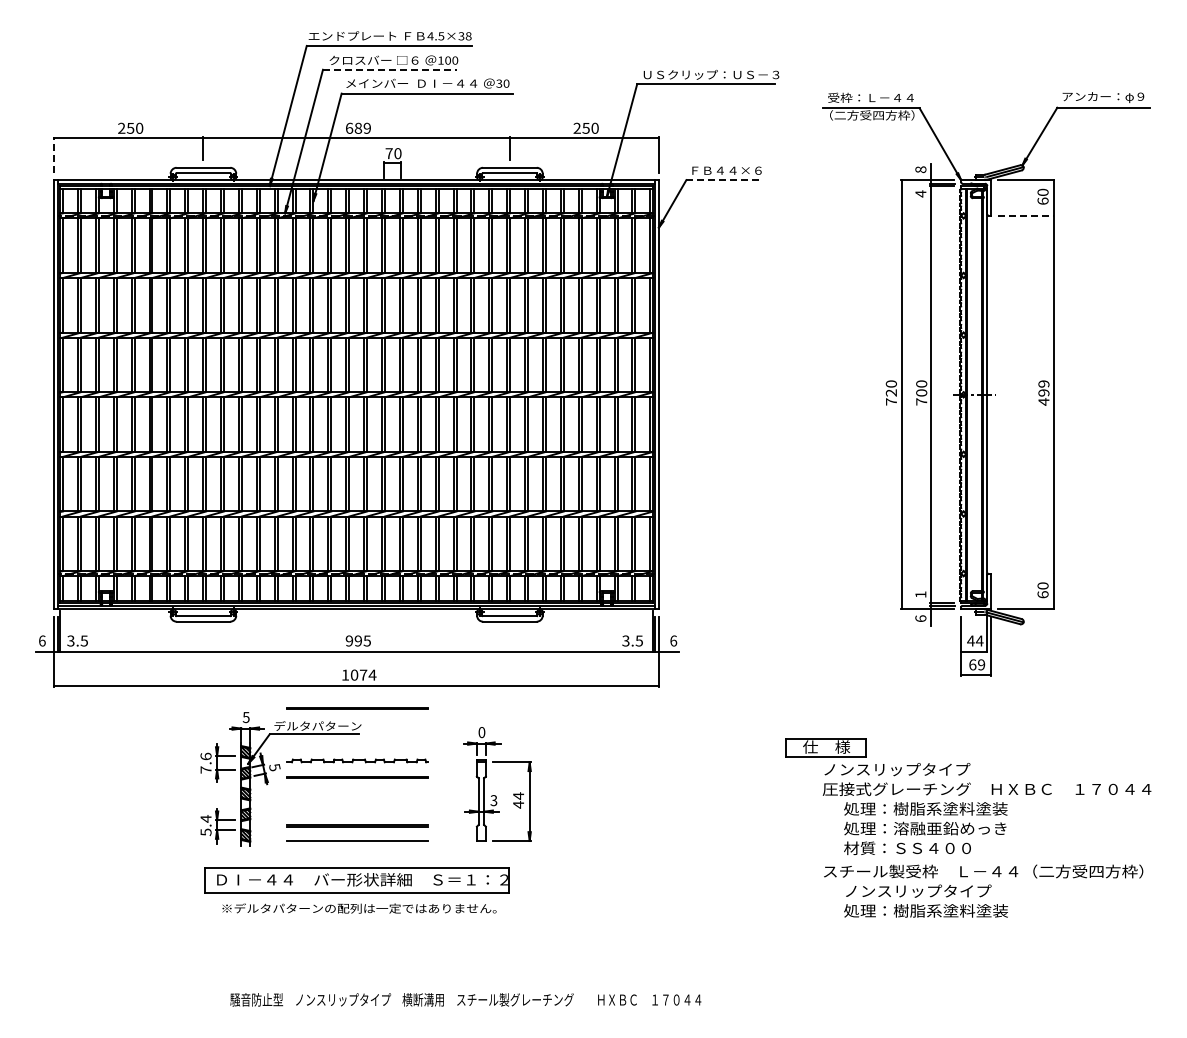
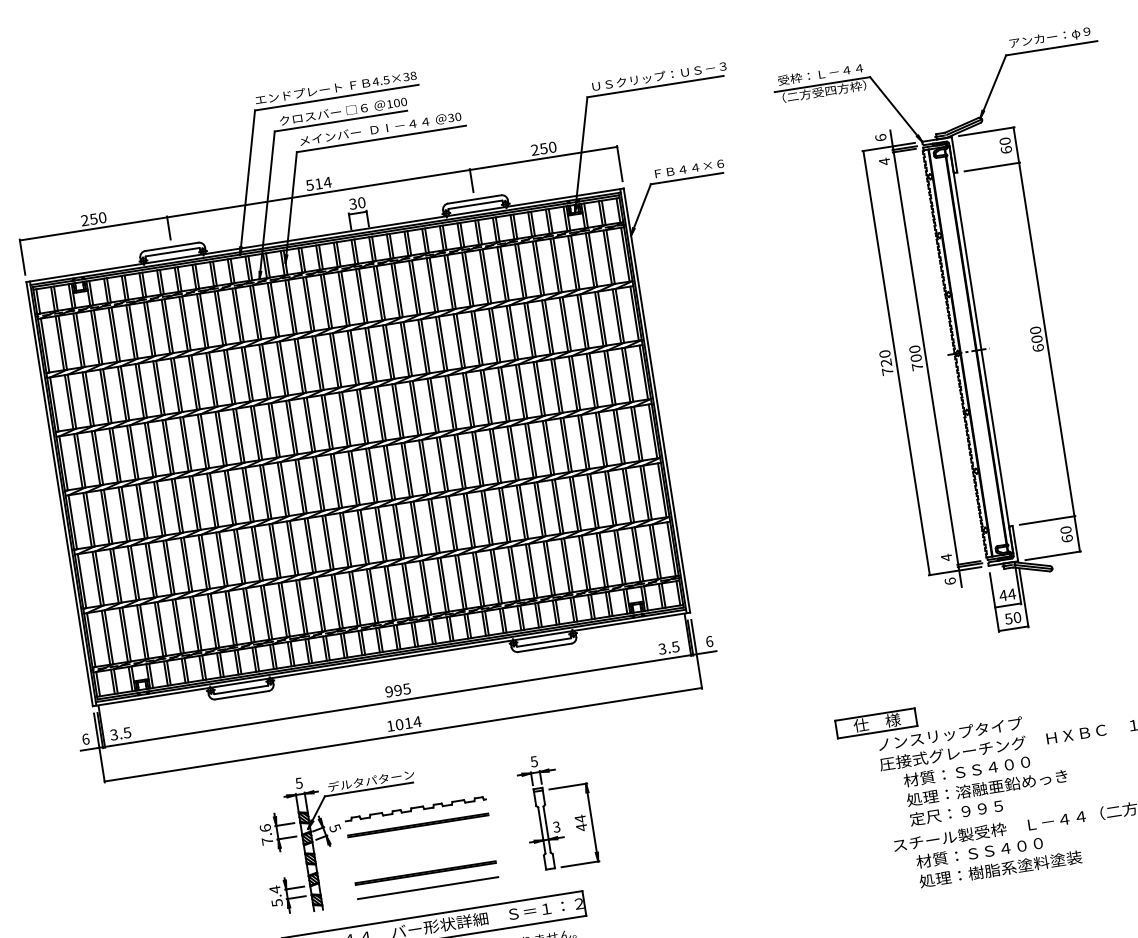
line: (390, 69) -> (341, 120), dashed -> solid
text: (358, 127) -> (318, 183), 689 -> 514
text: (388, 153) -> (352, 204), 70 -> 30
line: (54, 154) -> (22, 256), dashed -> solid
text: (920, 169) -> (880, 137), 8 -> 6
line: (723, 180) -> (687, 178), dashed -> solid
line: (1026, 215) -> (992, 166), dashed -> solid
text: (1043, 392) -> (1036, 338), 499 -> 600
line: (1026, 573) -> (1047, 520), added
text: (920, 594) -> (946, 557), 1 -> 4
text: (977, 664) -> (1013, 617), 69 -> 50
text: (363, 674) -> (408, 722), 1074 -> 1014
line: (357, 708) -> (407, 757), removed
text: (481, 732) -> (533, 761), 0 -> 5
text: (925, 808) -> (984, 768), 処理：樹脂系塗料塗装 -> 材質：ＳＳ４００
text: (907, 848) -> (972, 810), 材質：ＳＳ４００ -> 定尺：９９５
text: (917, 890) -> (989, 850), ノンスリップタイプ -> 材質：ＳＳ４００

